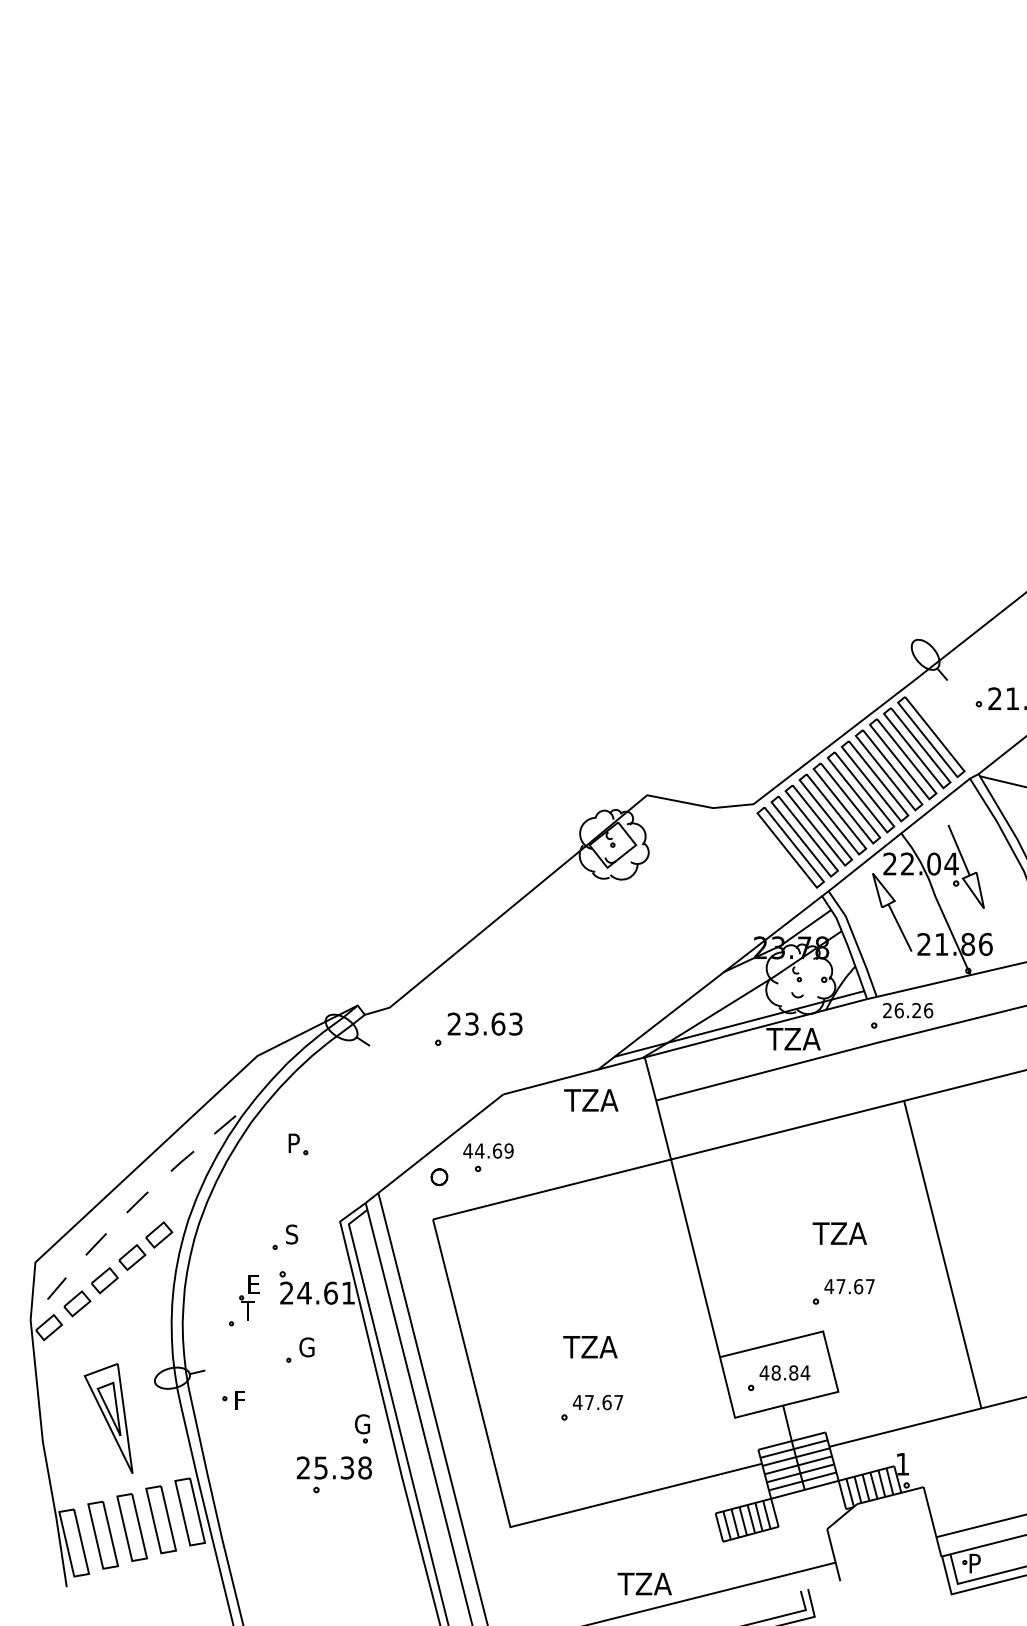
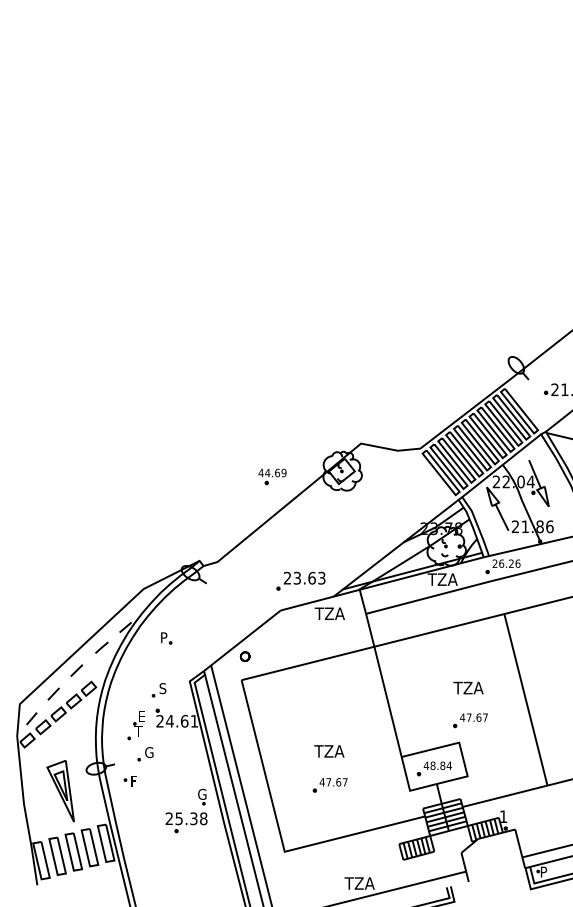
part: (477, 1028) -> (300, 580), moved
part: (488, 1157) -> (272, 476), moved
part: (300, 1350) -> (145, 754), moved

